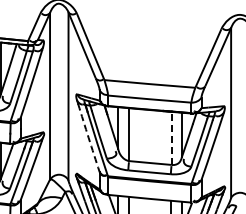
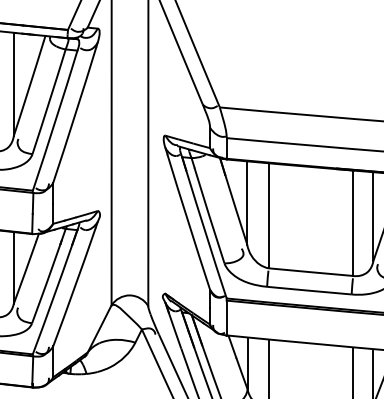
arc: (88, 137) -> (188, 221), dashed -> solid
line: (171, 138) -> (352, 223), dashed -> solid

